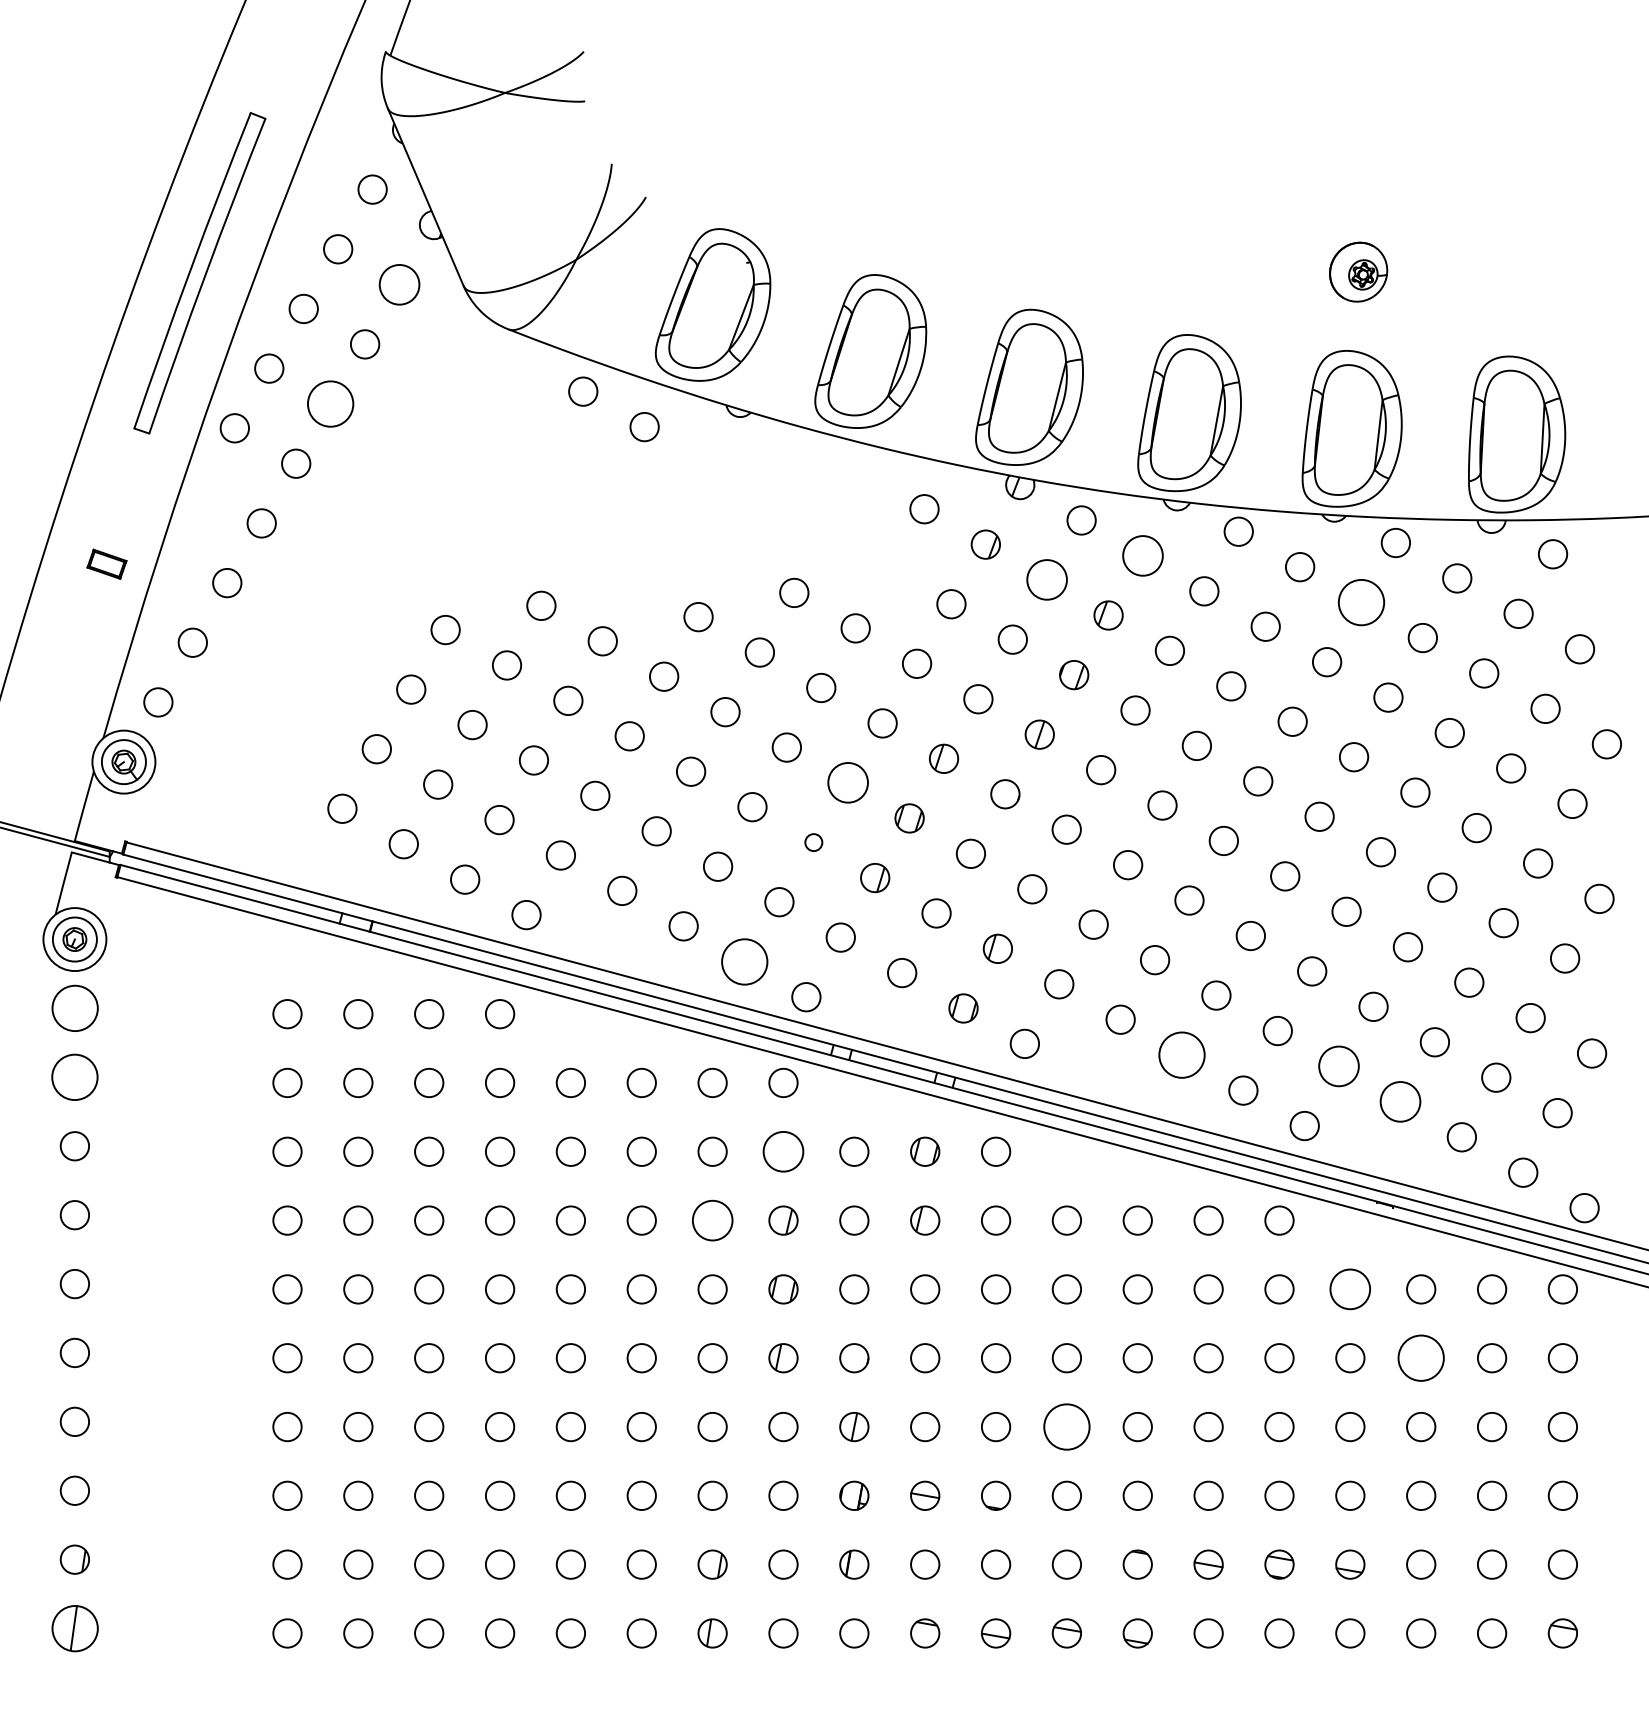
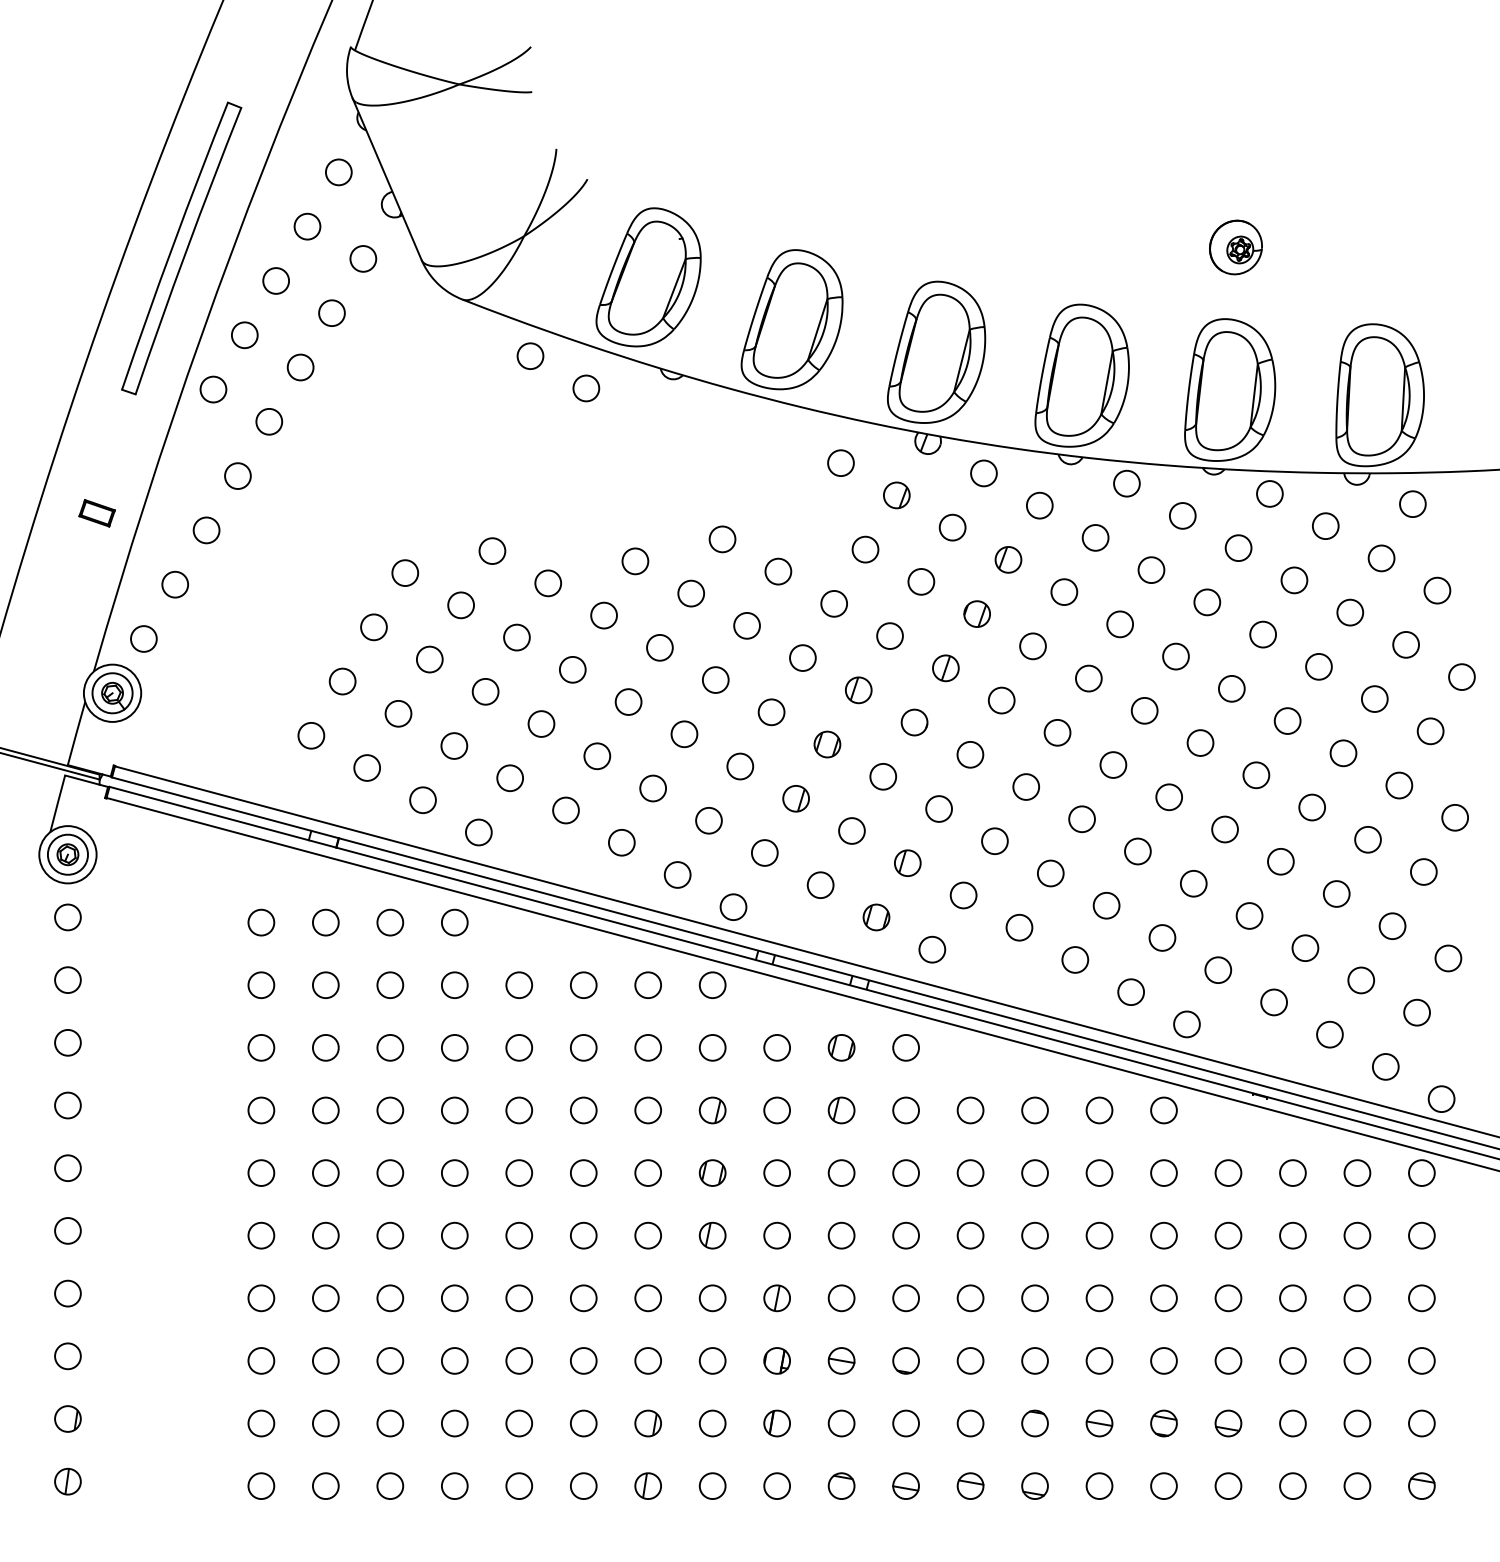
circle: (399, 284) -> (363, 258), size x0.71
circle: (330, 403) -> (300, 366), size x0.62
circle: (1142, 555) -> (1039, 505), size x0.71
circle: (1047, 580) -> (952, 528), size x0.71
circle: (1361, 602) -> (1238, 548), size x0.62
circle: (848, 783) -> (771, 712), size x0.71
circle: (813, 842) -> (739, 766), size x1.67
circle: (745, 961) -> (678, 874), size x0.62
circle: (74, 1008) -> (67, 917), size x0.62
circle: (1181, 1055) -> (1074, 960), size x0.62
circle: (1339, 1066) -> (1218, 970), size x0.71
circle: (74, 1077) -> (67, 980), size x0.62
circle: (1400, 1101) -> (1274, 1002), size x0.71
circle: (783, 1151) -> (712, 1047), size x0.71
circle: (712, 1220) -> (648, 1110), size x0.71
circle: (1350, 1289) -> (1228, 1173), size x0.71
circle: (1421, 1358) -> (1293, 1235), size x0.62
circle: (1066, 1426) -> (970, 1297), size x0.62
part: (74, 1628) -> (67, 1481), size x0.62

